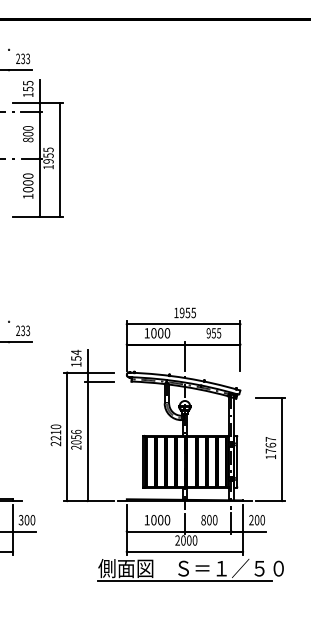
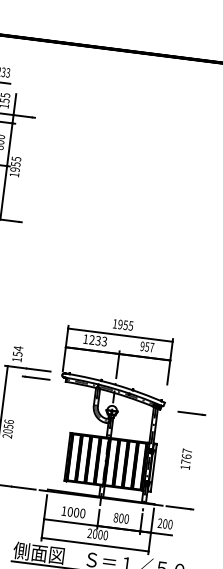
line: (59, 159) -> (25, 169), removed
text: (160, 333) -> (98, 340), 1000 -> 1233
text: (219, 333) -> (152, 347), 955 -> 957
line: (87, 425) -> (20, 417), removed
line: (282, 449) -> (196, 461), removed

